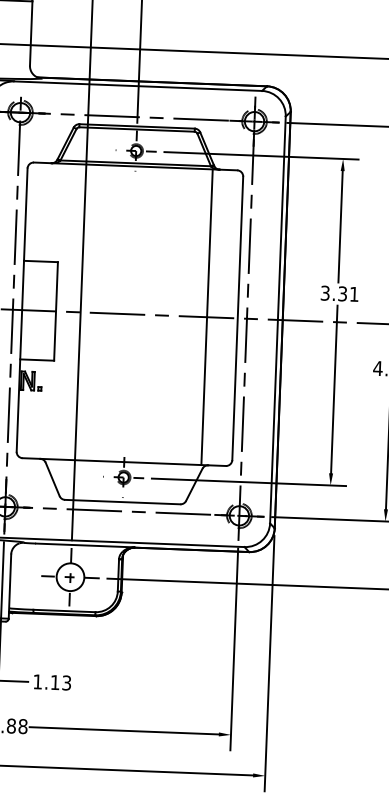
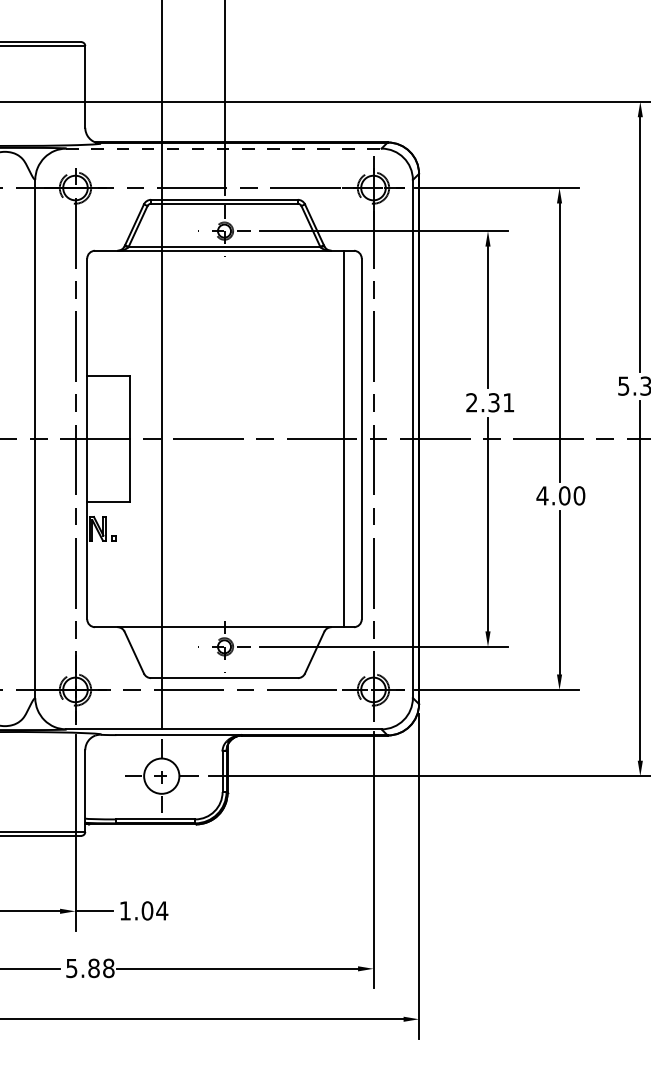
line: (137, 86) -> (223, 148), solid -> dashed
text: (325, 293) -> (471, 402), 3.31 -> 2.31
line: (206, 316) -> (343, 438), moved
text: (60, 682) -> (154, 910), 1.13 -> 1.04

